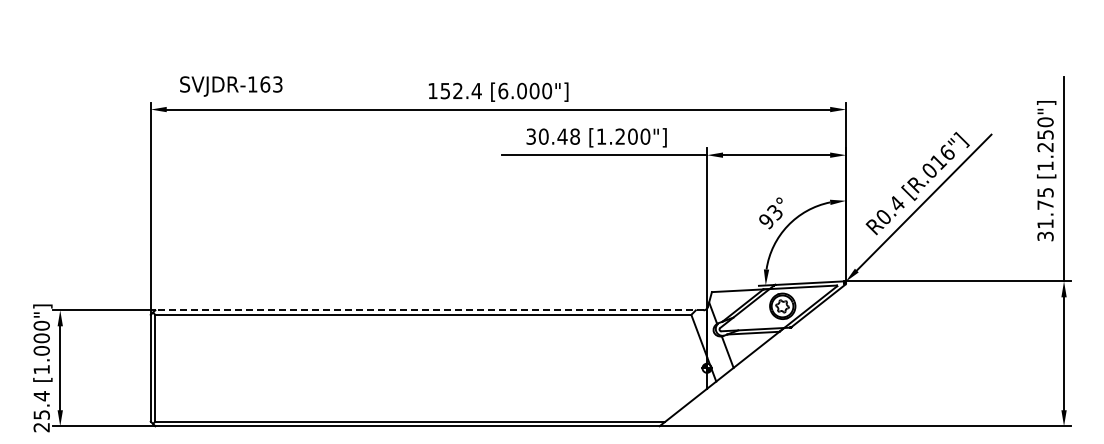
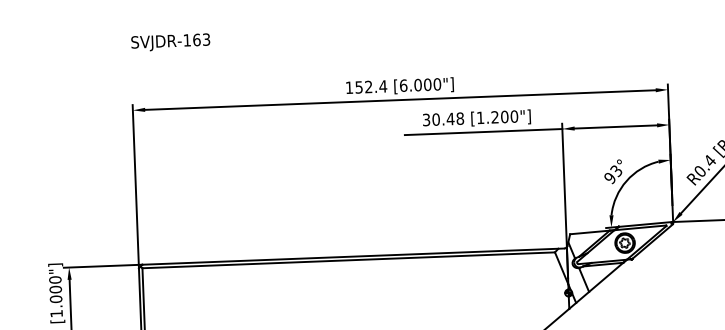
text: (231, 86) -> (170, 42), moved
line: (428, 310) -> (352, 256), dashed -> solid

